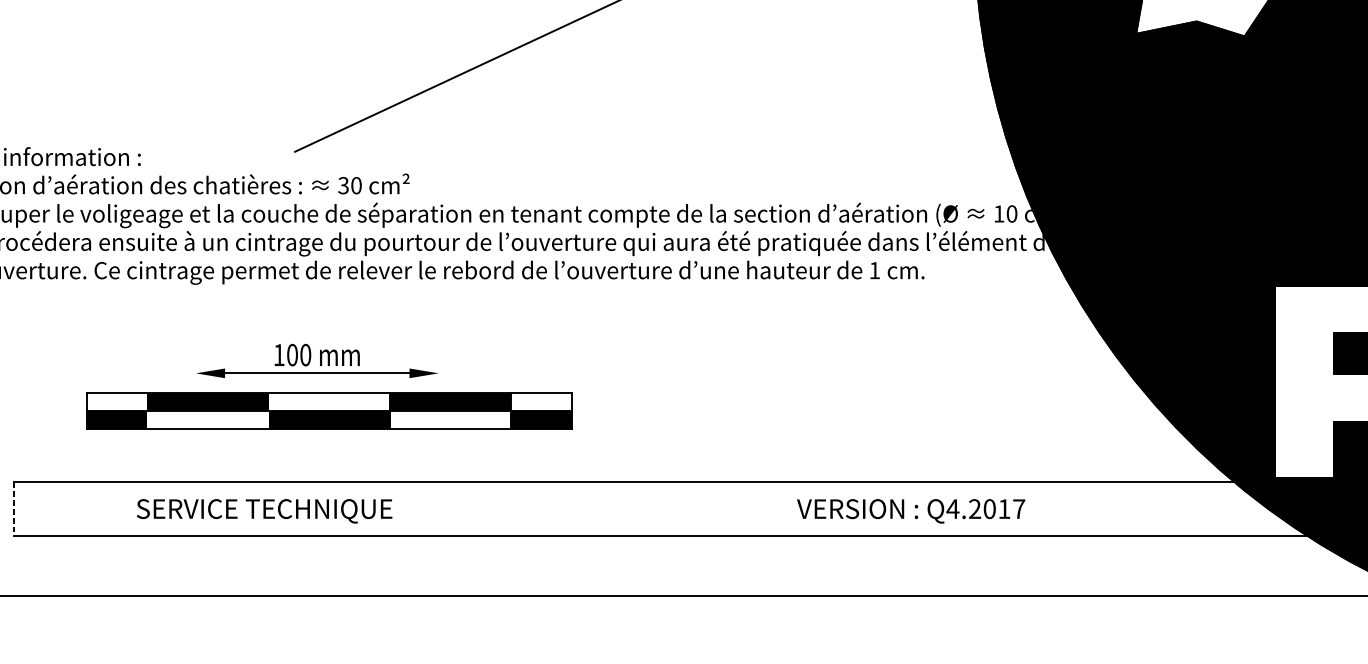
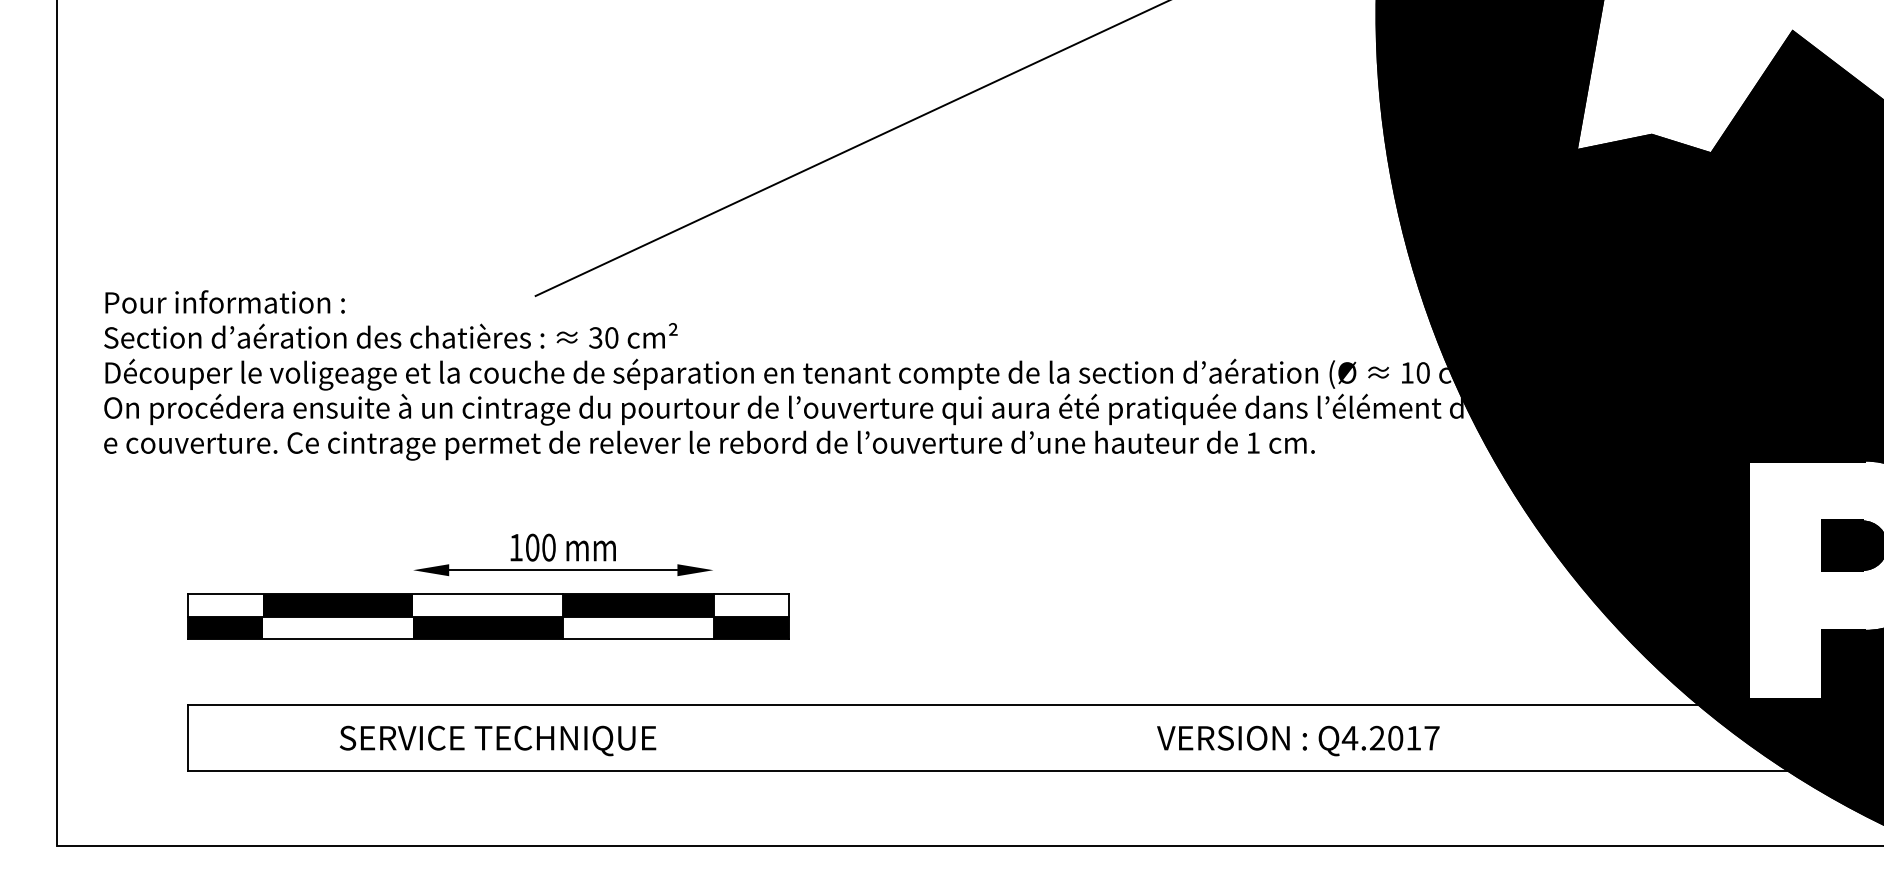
part: (329, 410) -> (488, 616), moved
line: (13, 509) -> (187, 738), dashed -> solid

